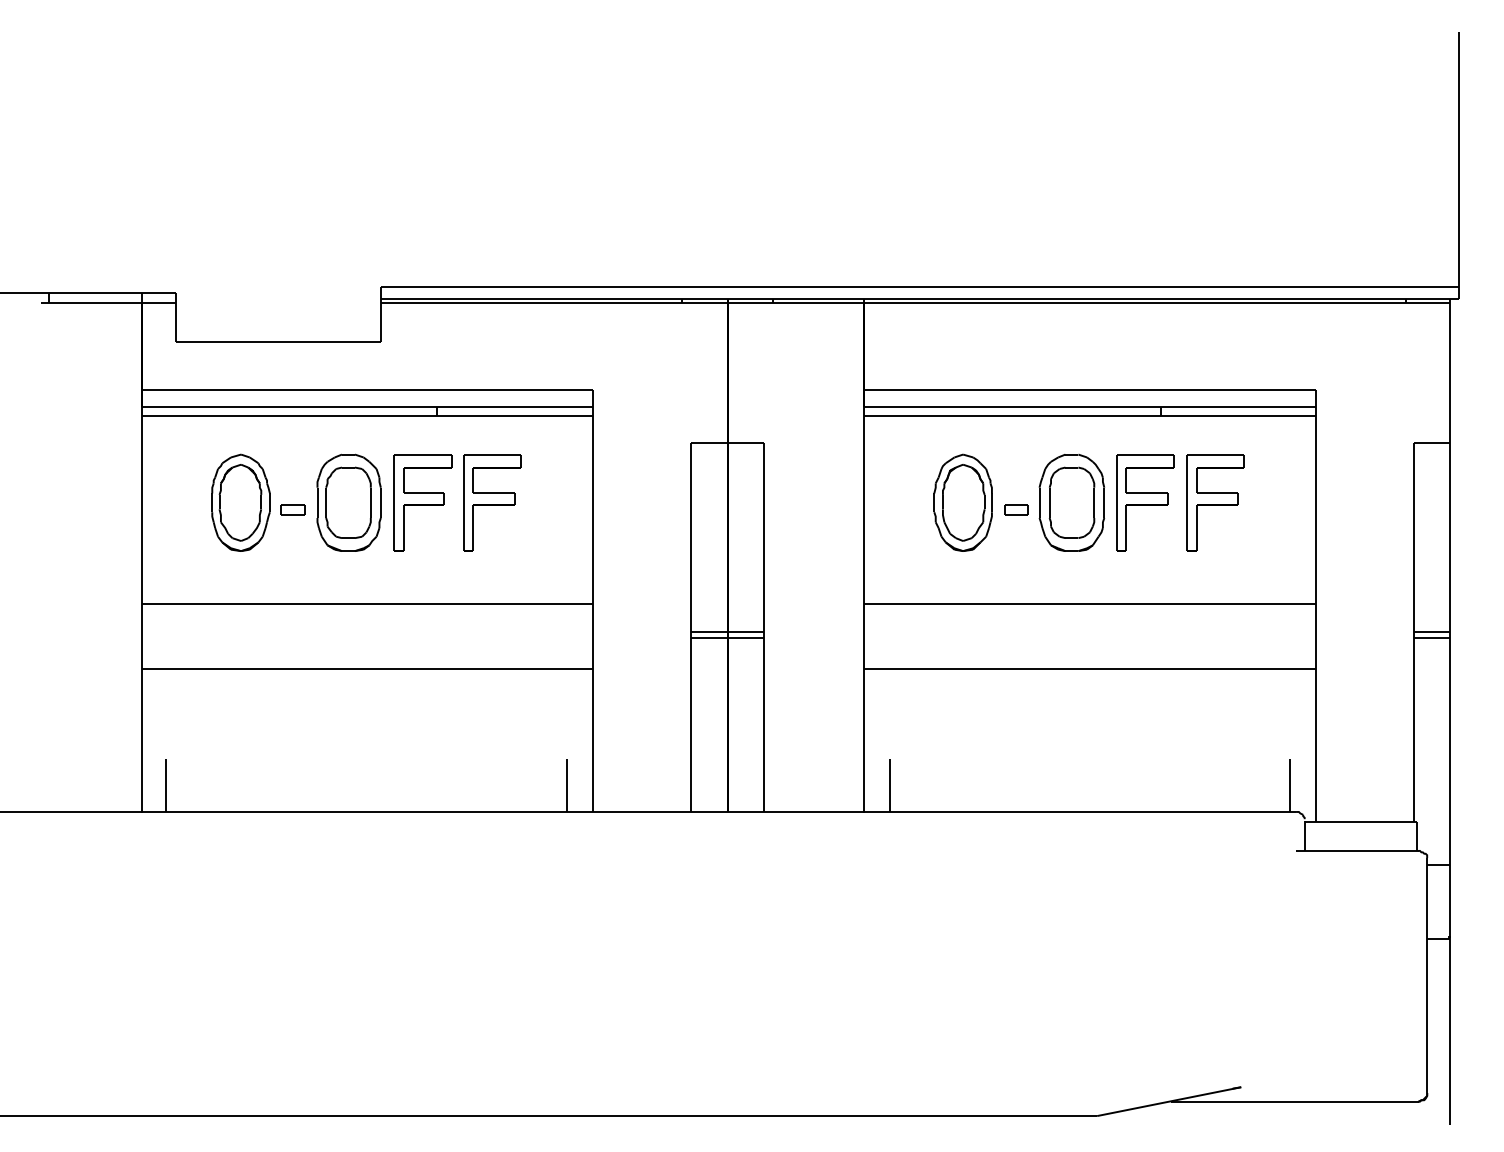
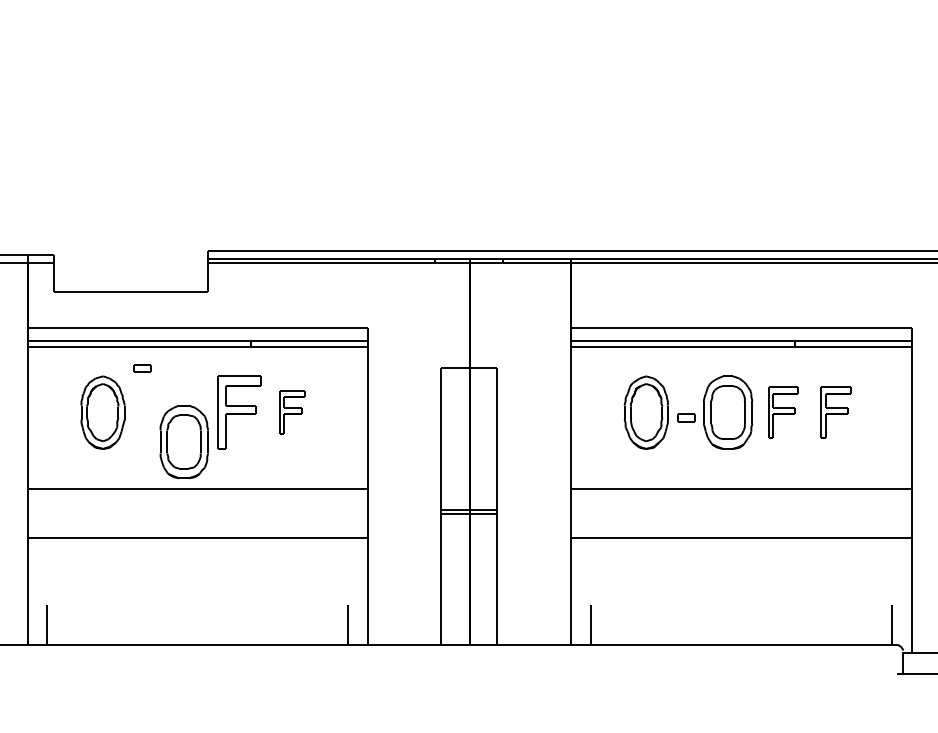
part: (348, 502) -> (183, 441), moved
part: (492, 502) -> (292, 412), size x0.6
part: (1145, 502) -> (783, 412), size x0.7
part: (1215, 502) -> (836, 412), size x0.7
part: (292, 509) -> (141, 368), moved

